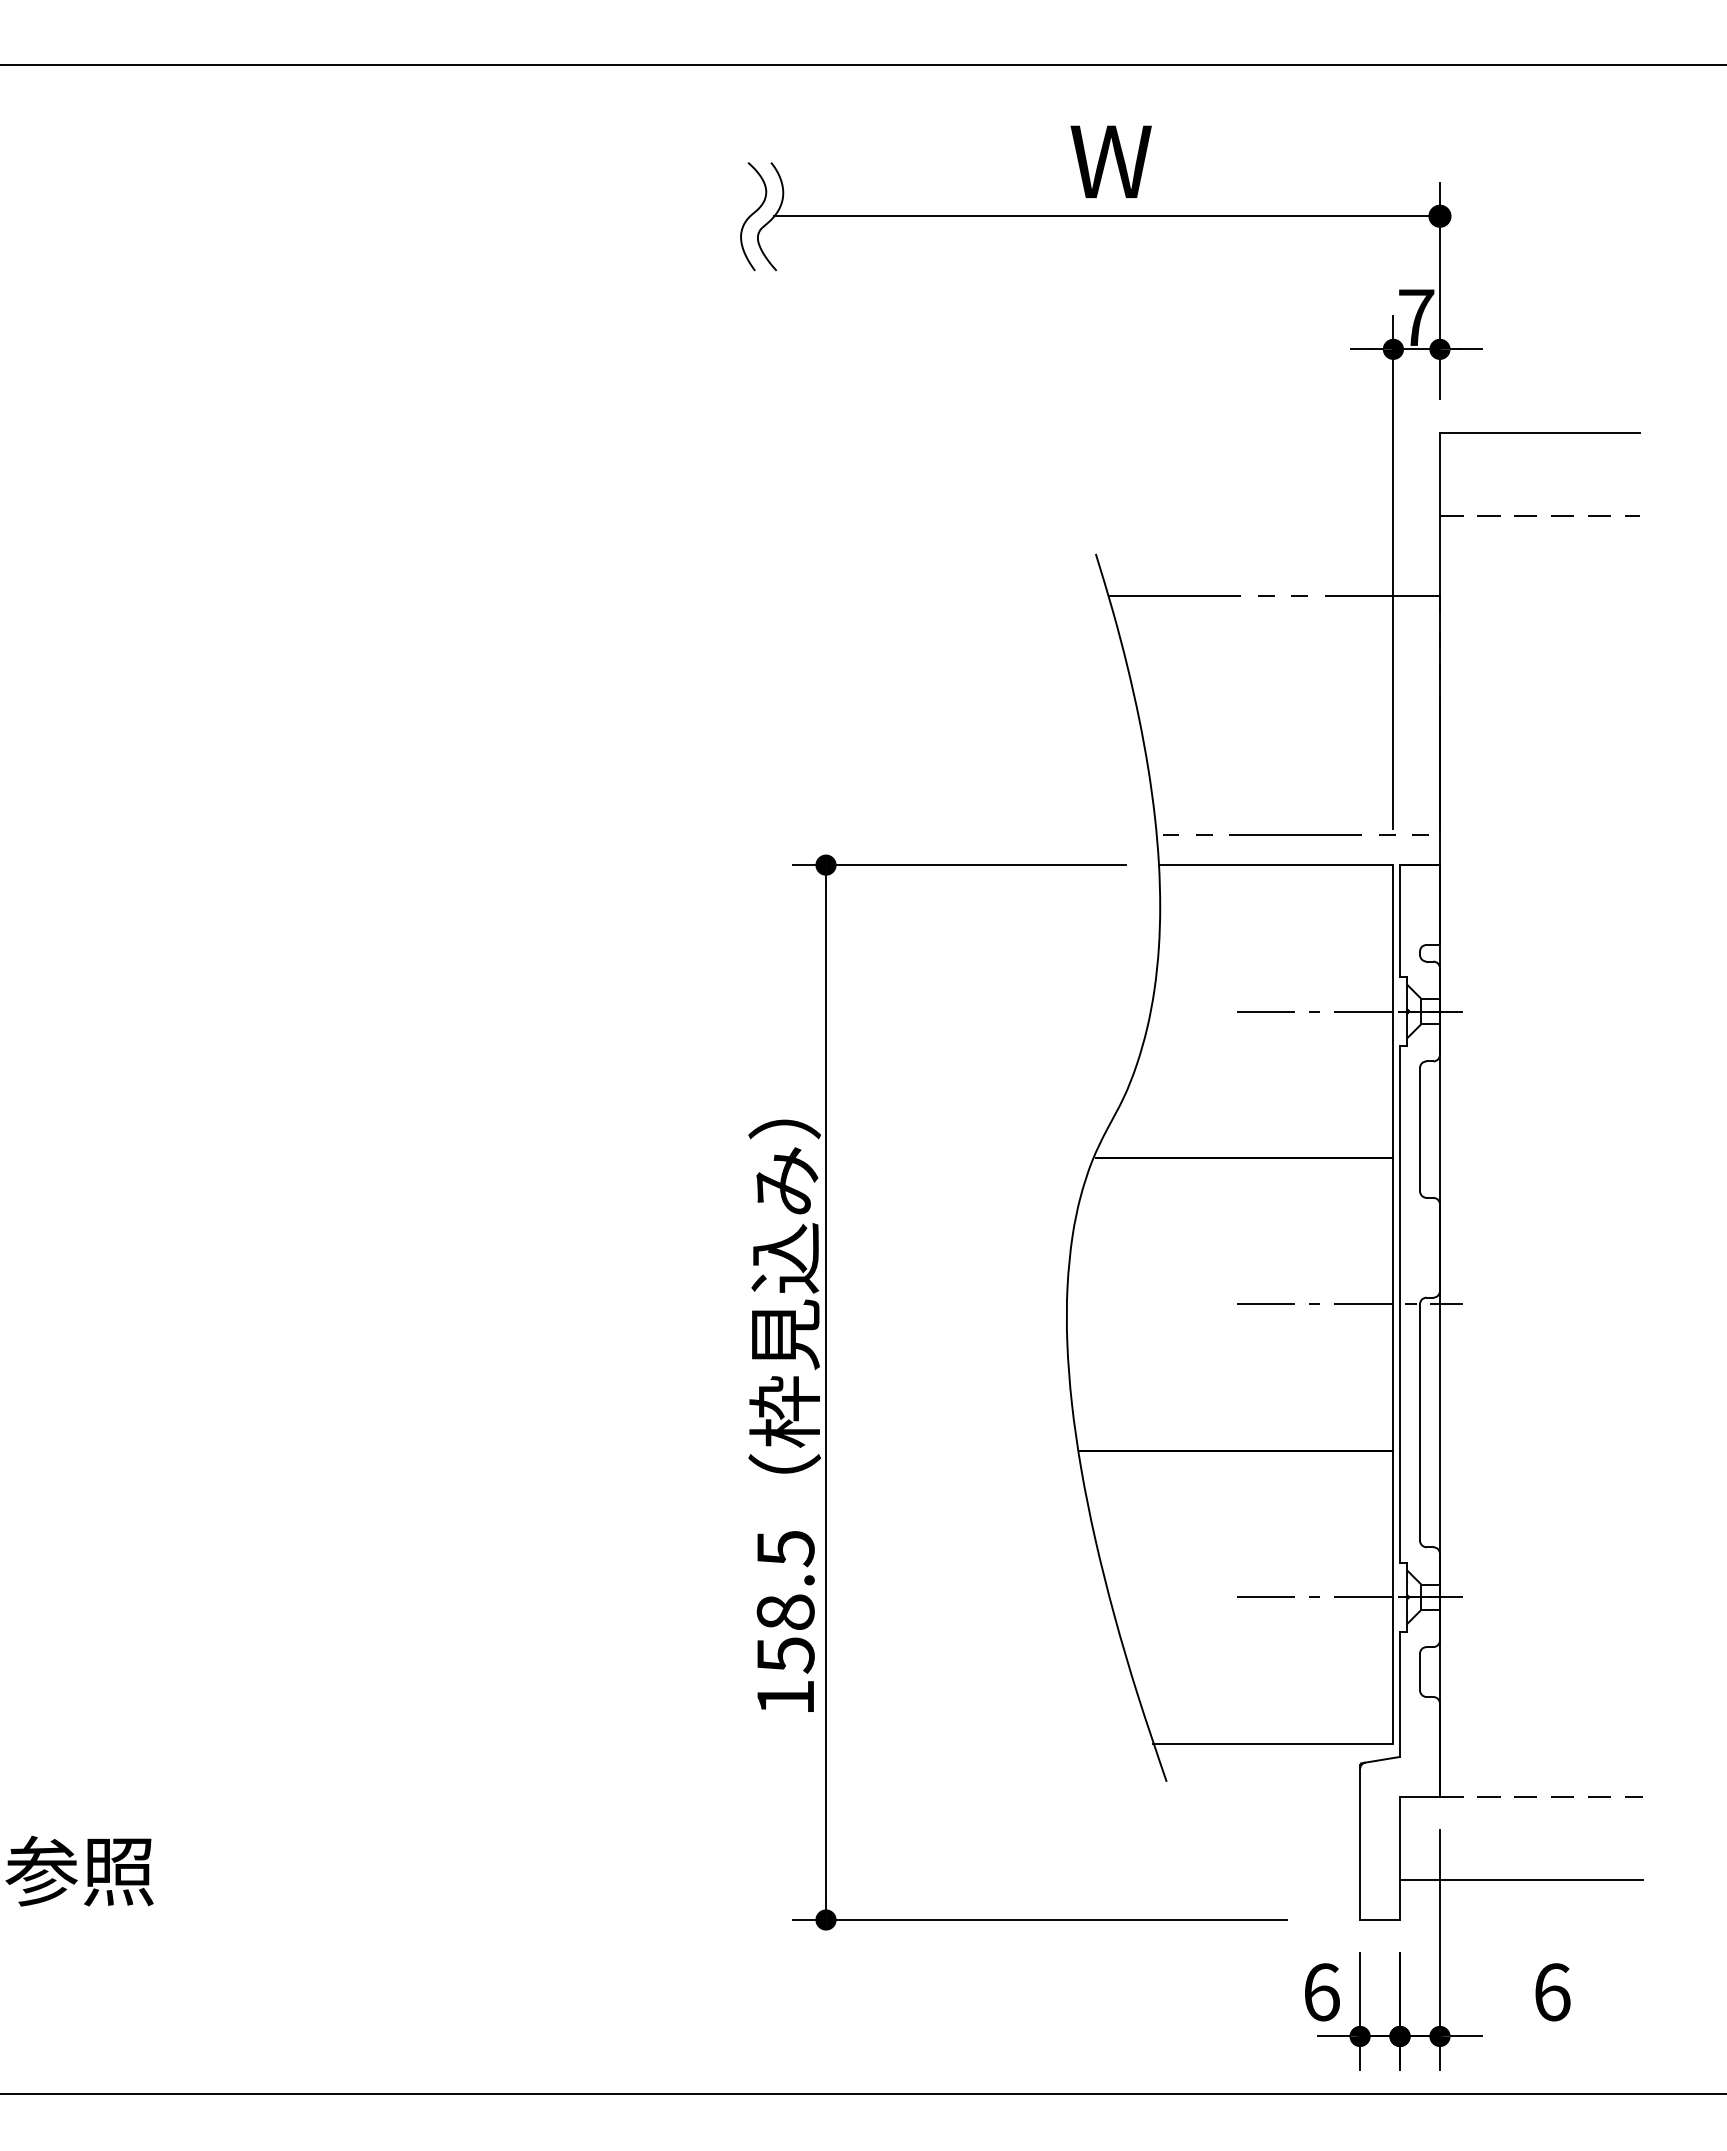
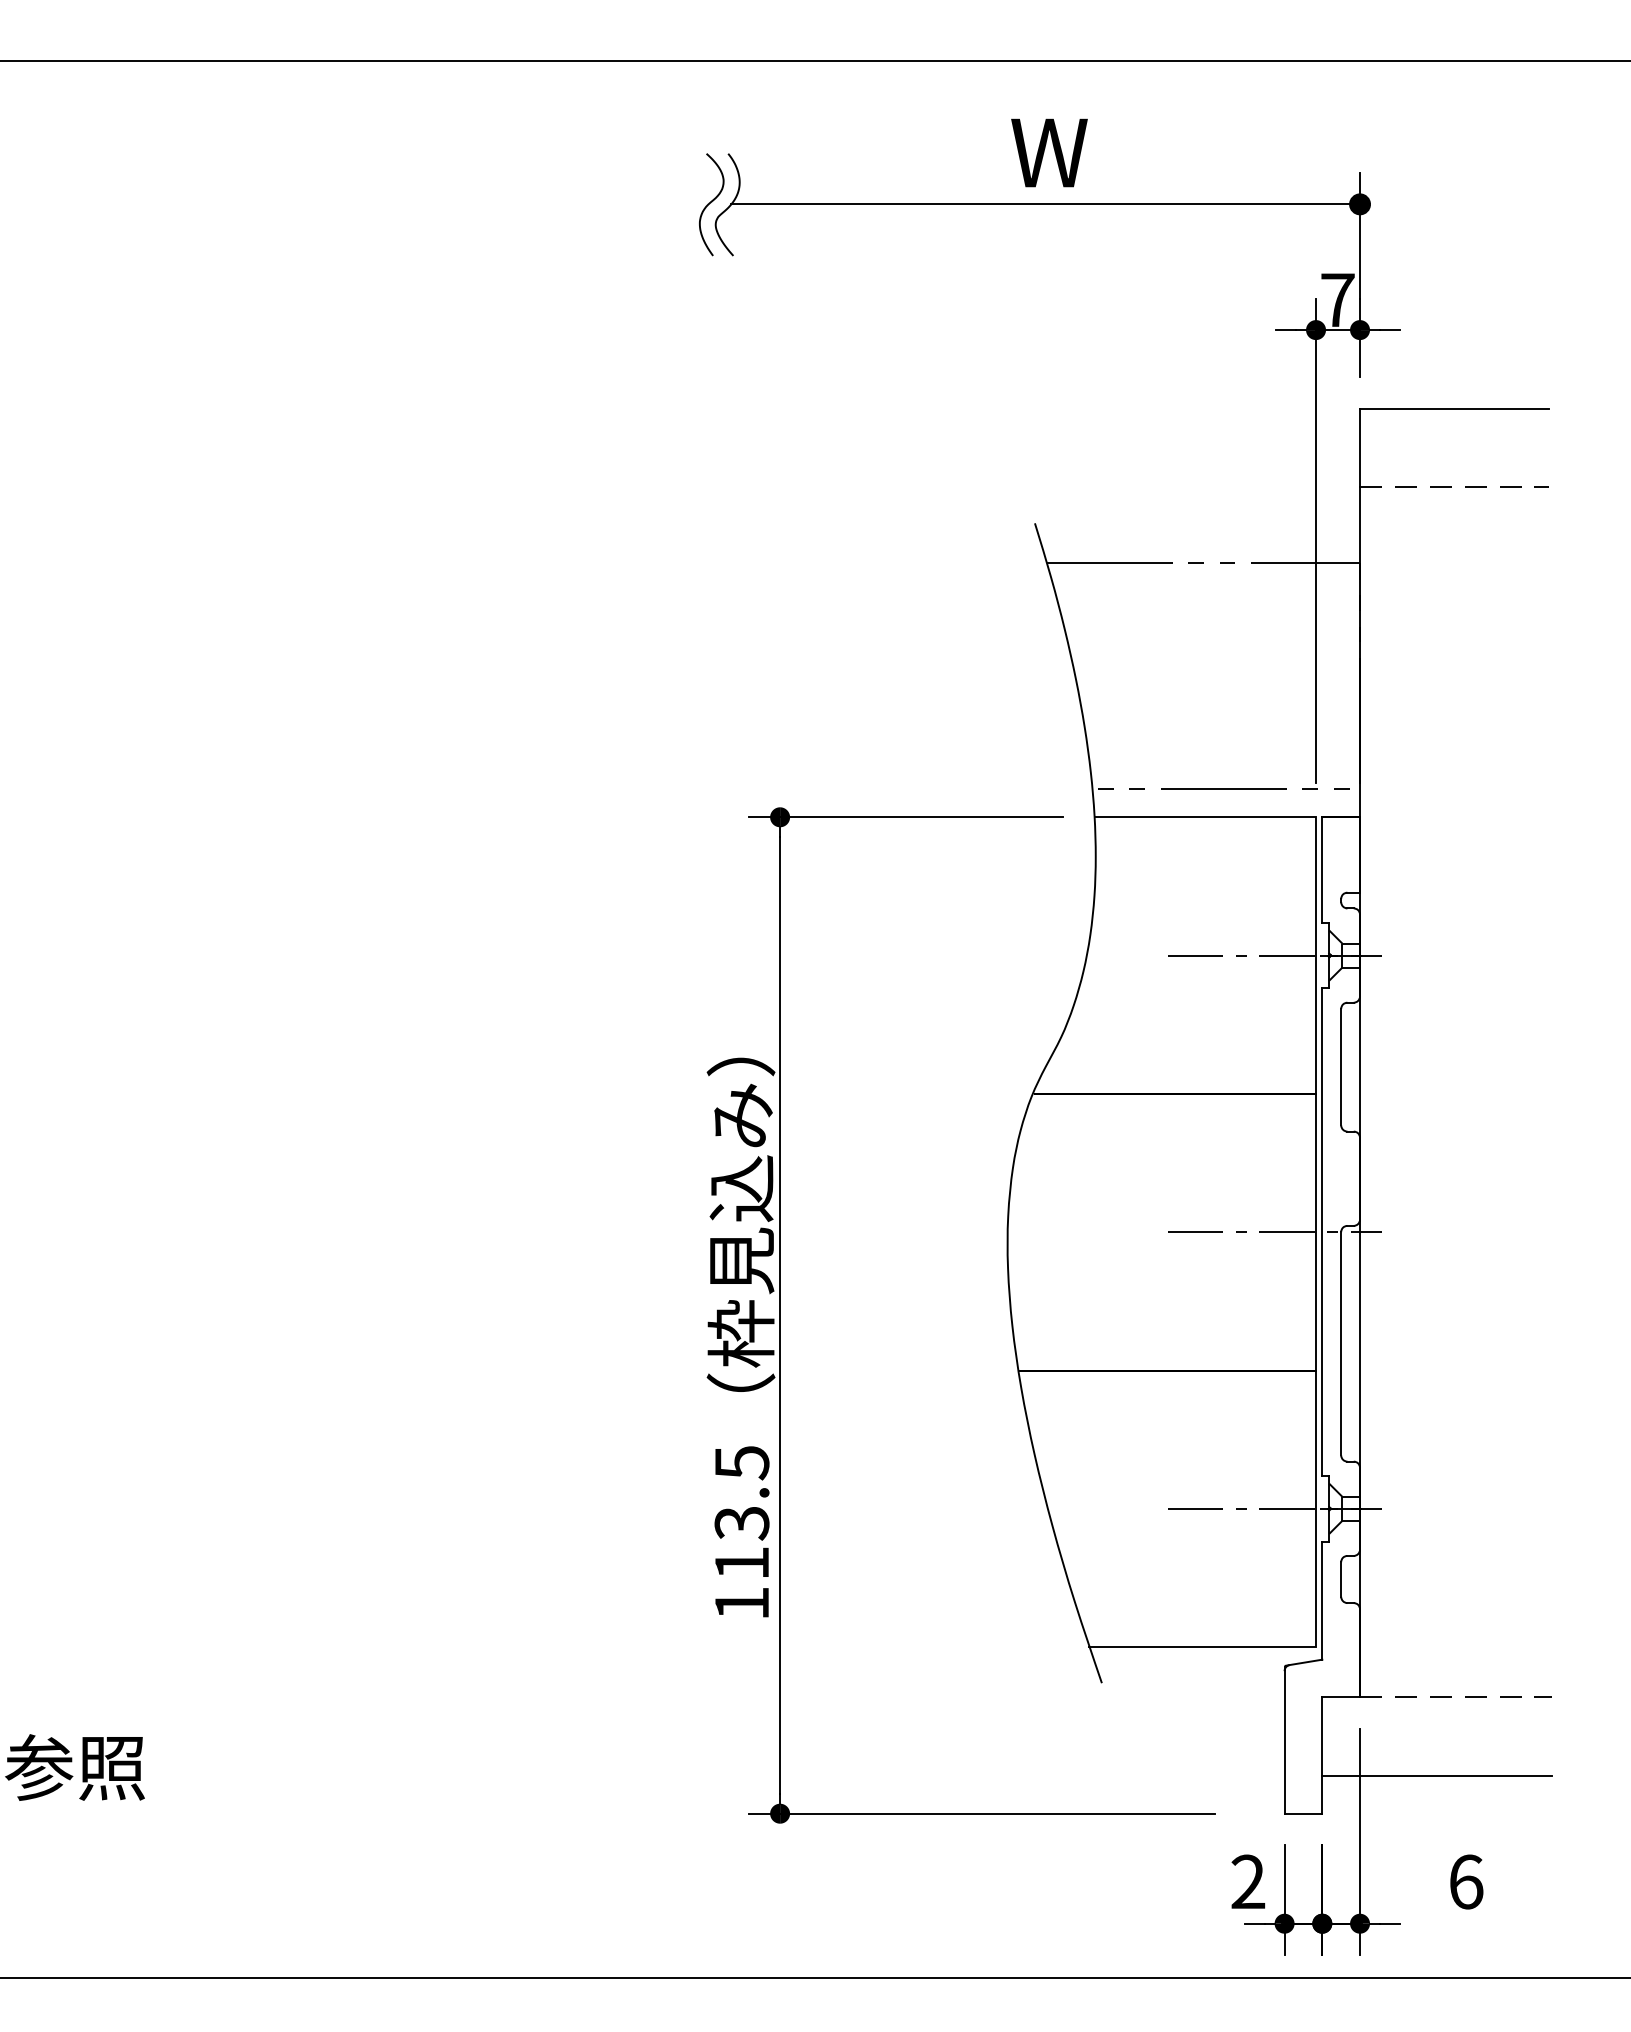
text: (785, 1633) -> (741, 1543), 158.5 -> 113.5
text: (1321, 1992) -> (1248, 1882), 6 -> 2

